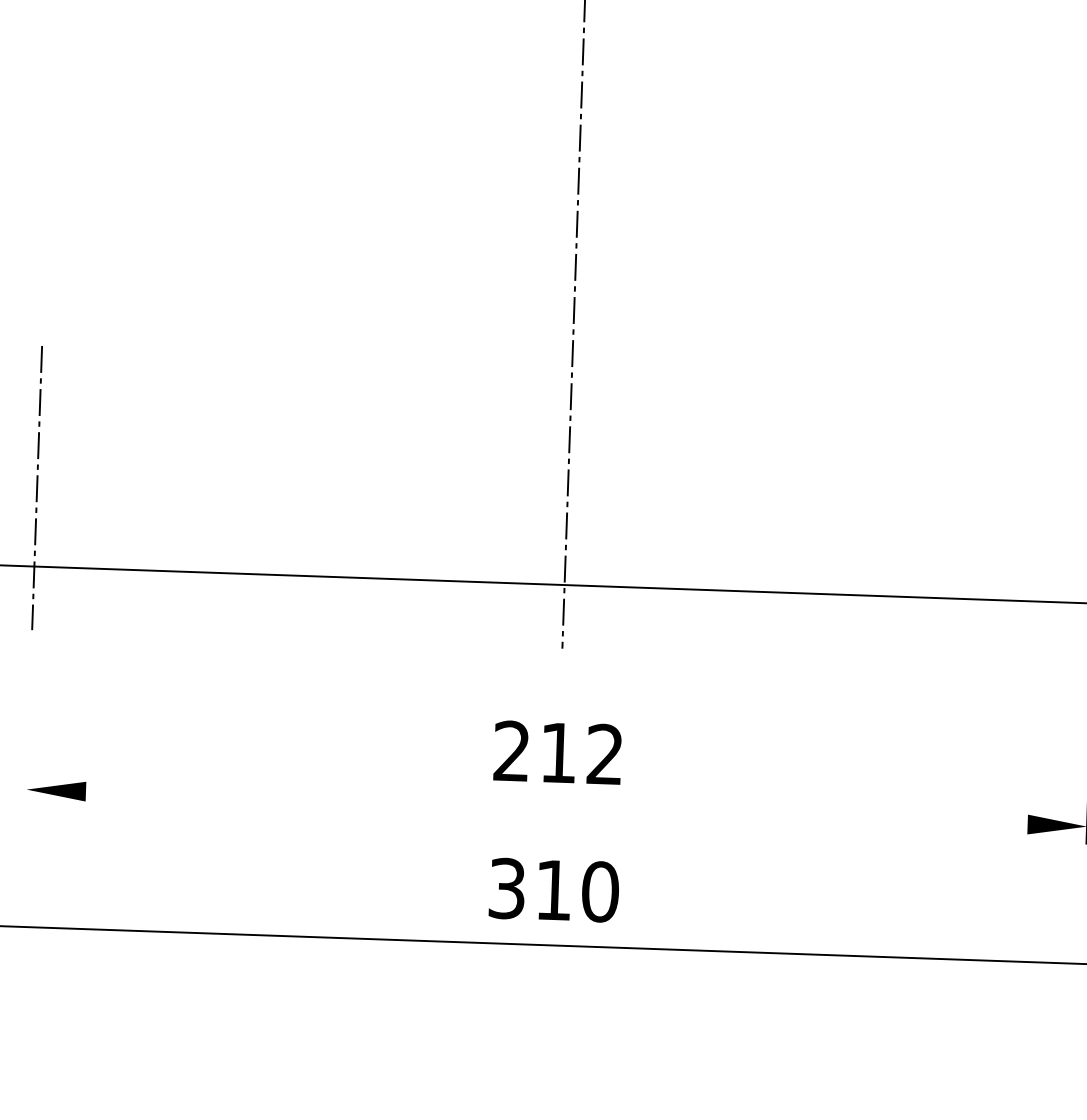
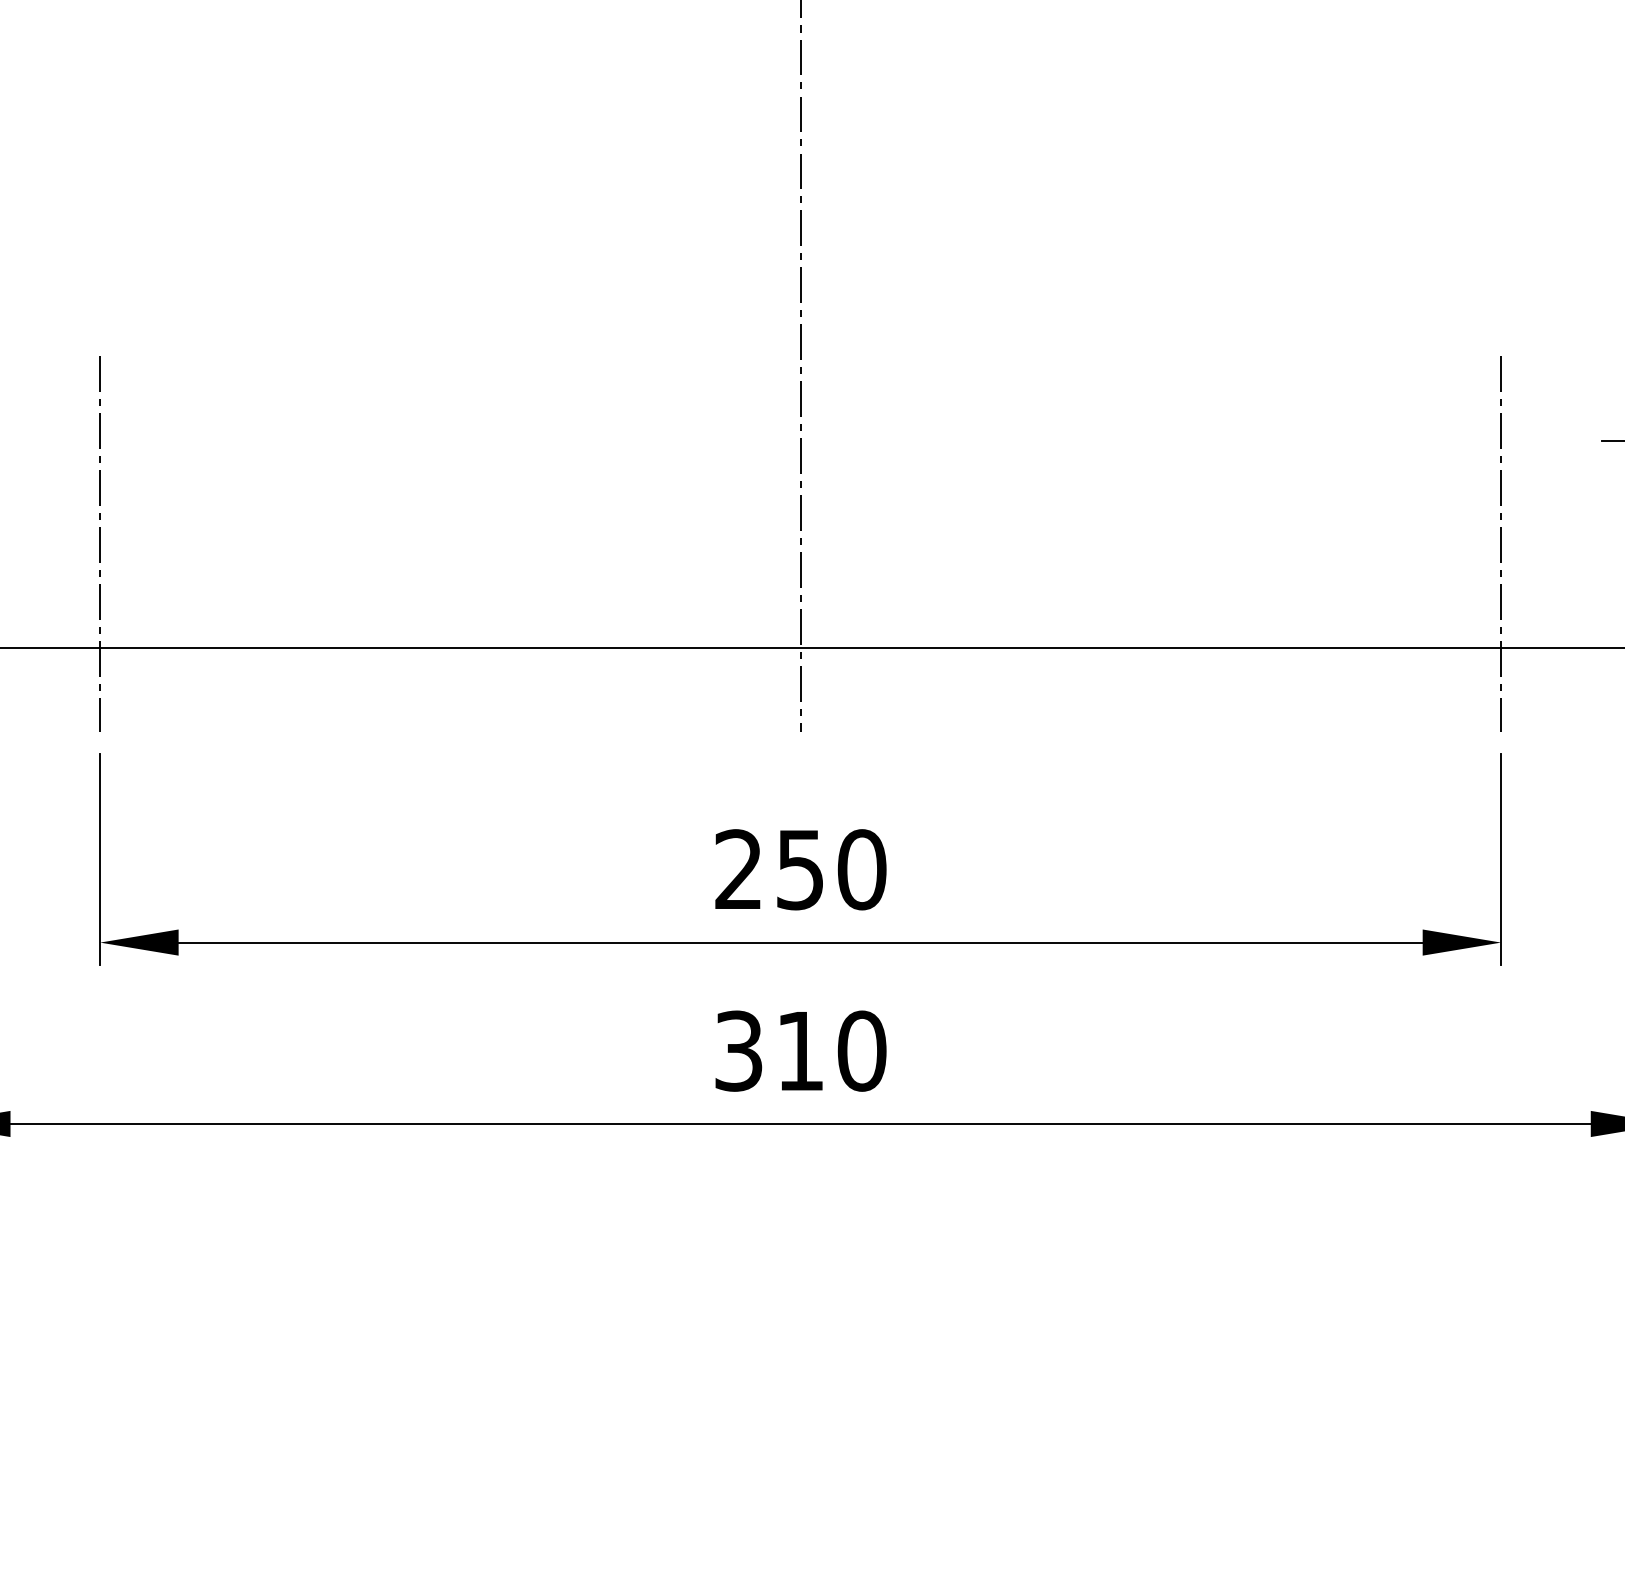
line: (29, 726) -> (100, 859), added
text: (582, 753) -> (831, 869), 212 -> 250
line: (556, 808) -> (800, 942), added

